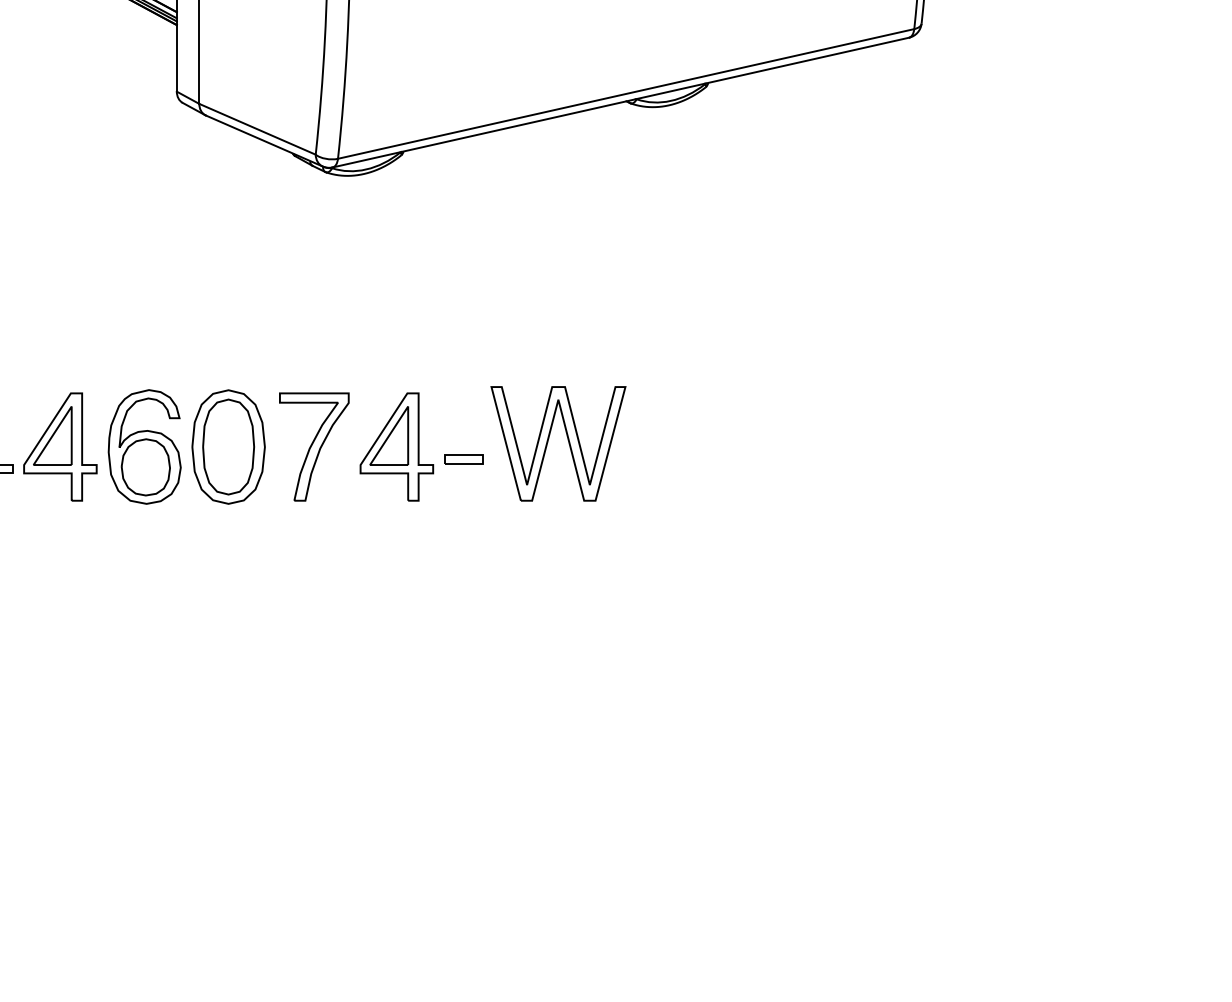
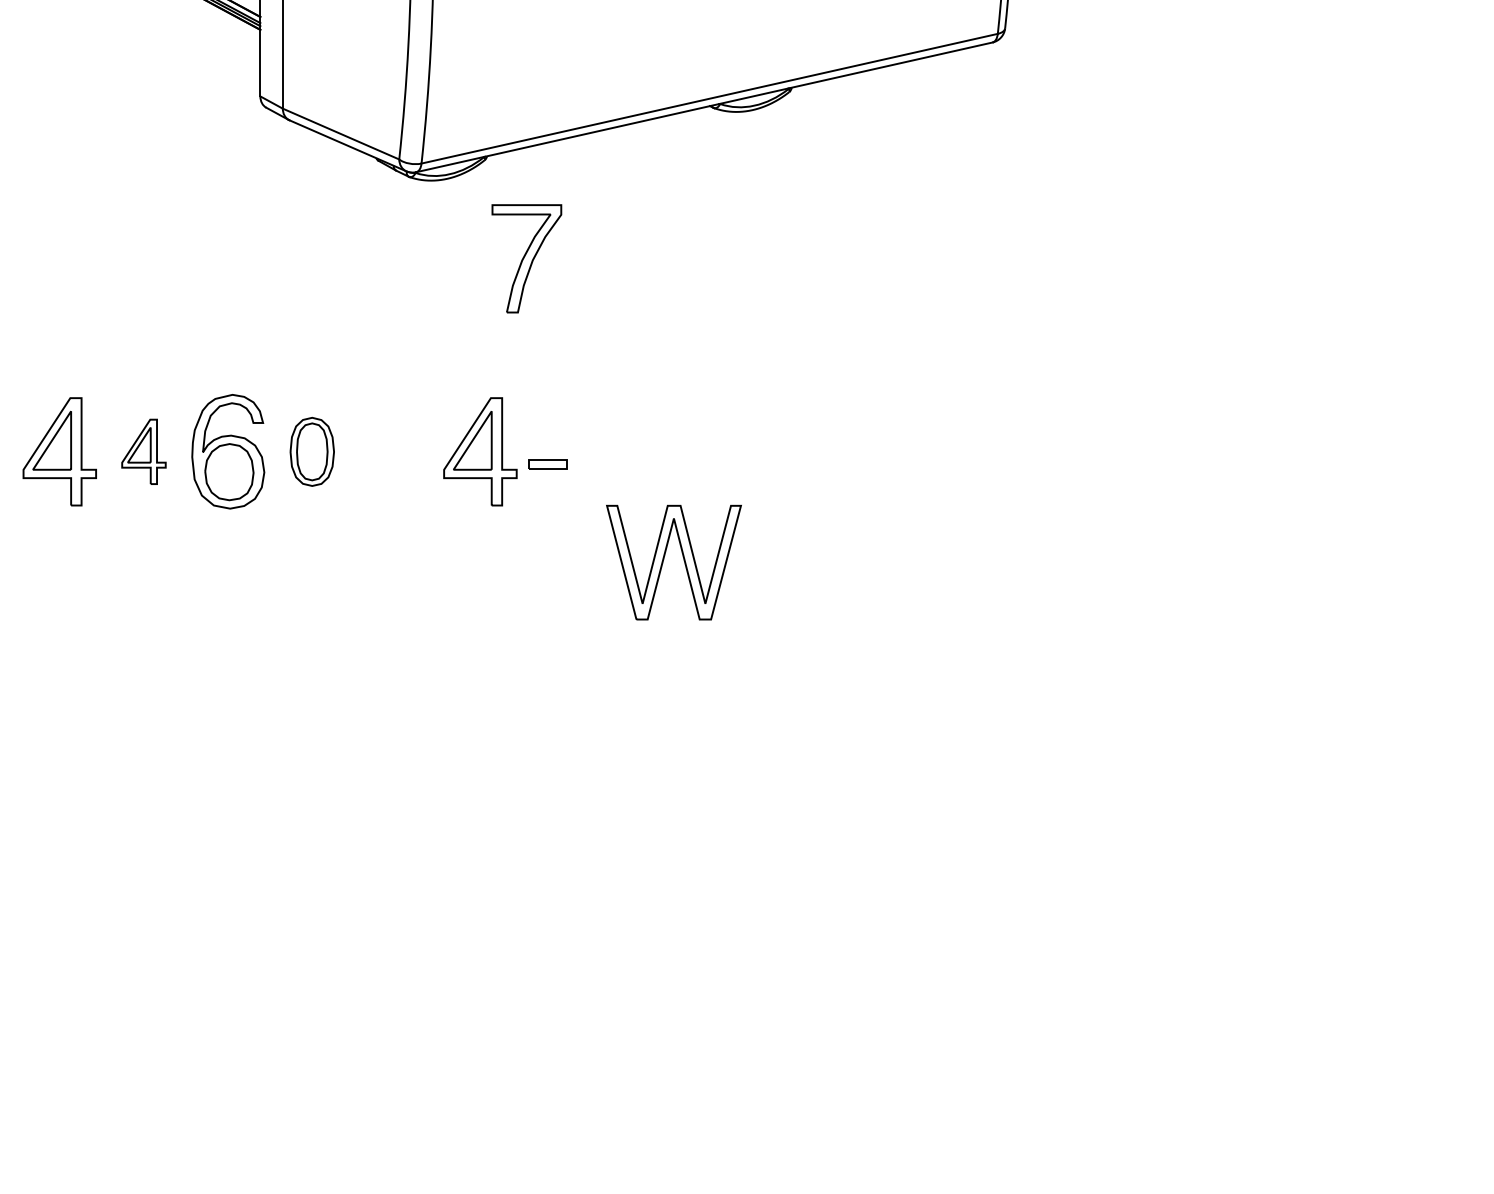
part: (548, 440) -> (664, 559), moved
part: (59, 446) -> (143, 451), size x0.6
part: (228, 446) -> (312, 451), size x0.6
part: (313, 446) -> (526, 258), moved

